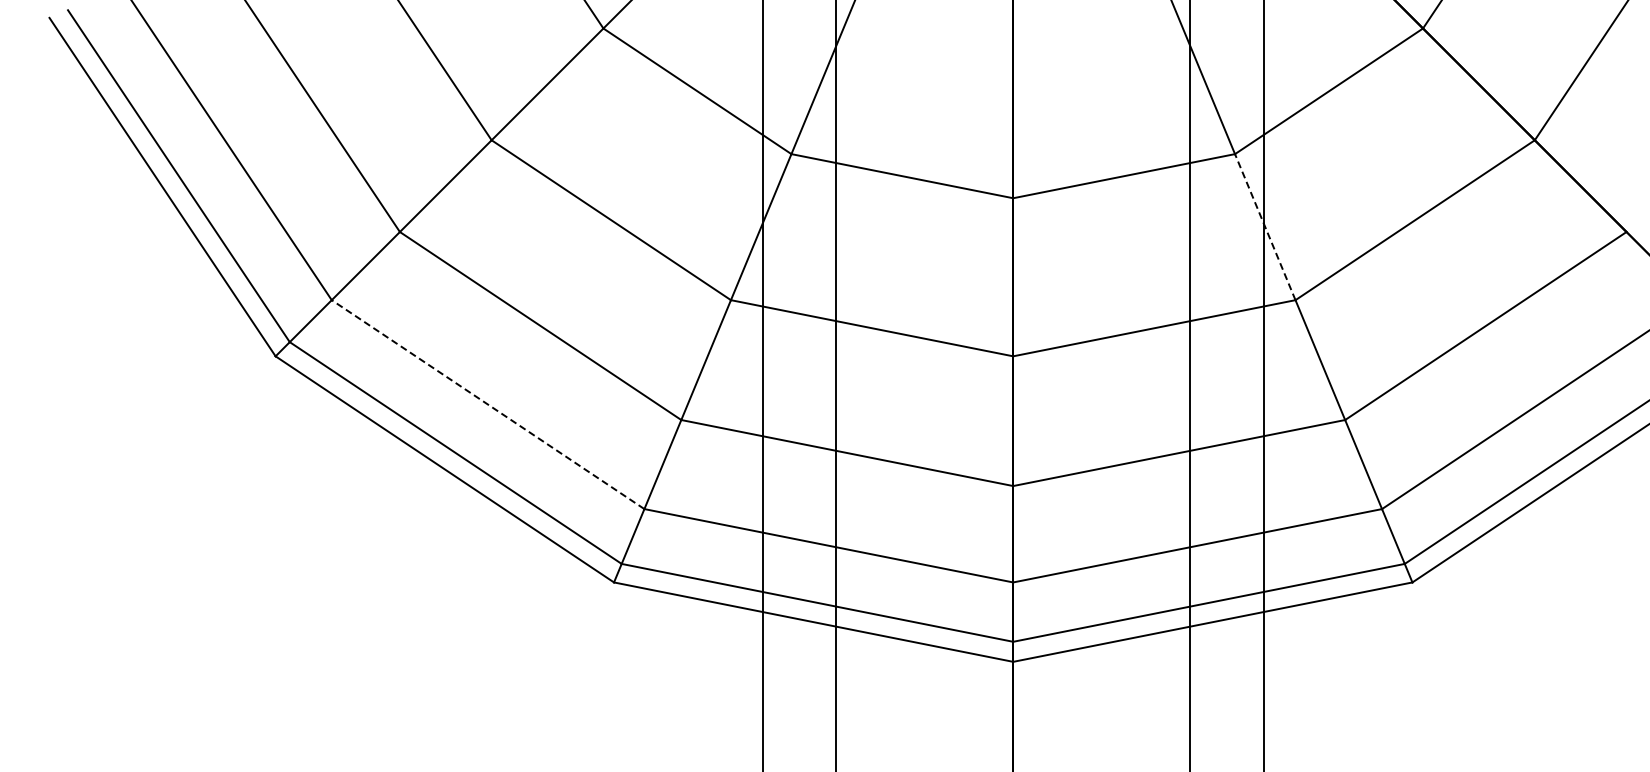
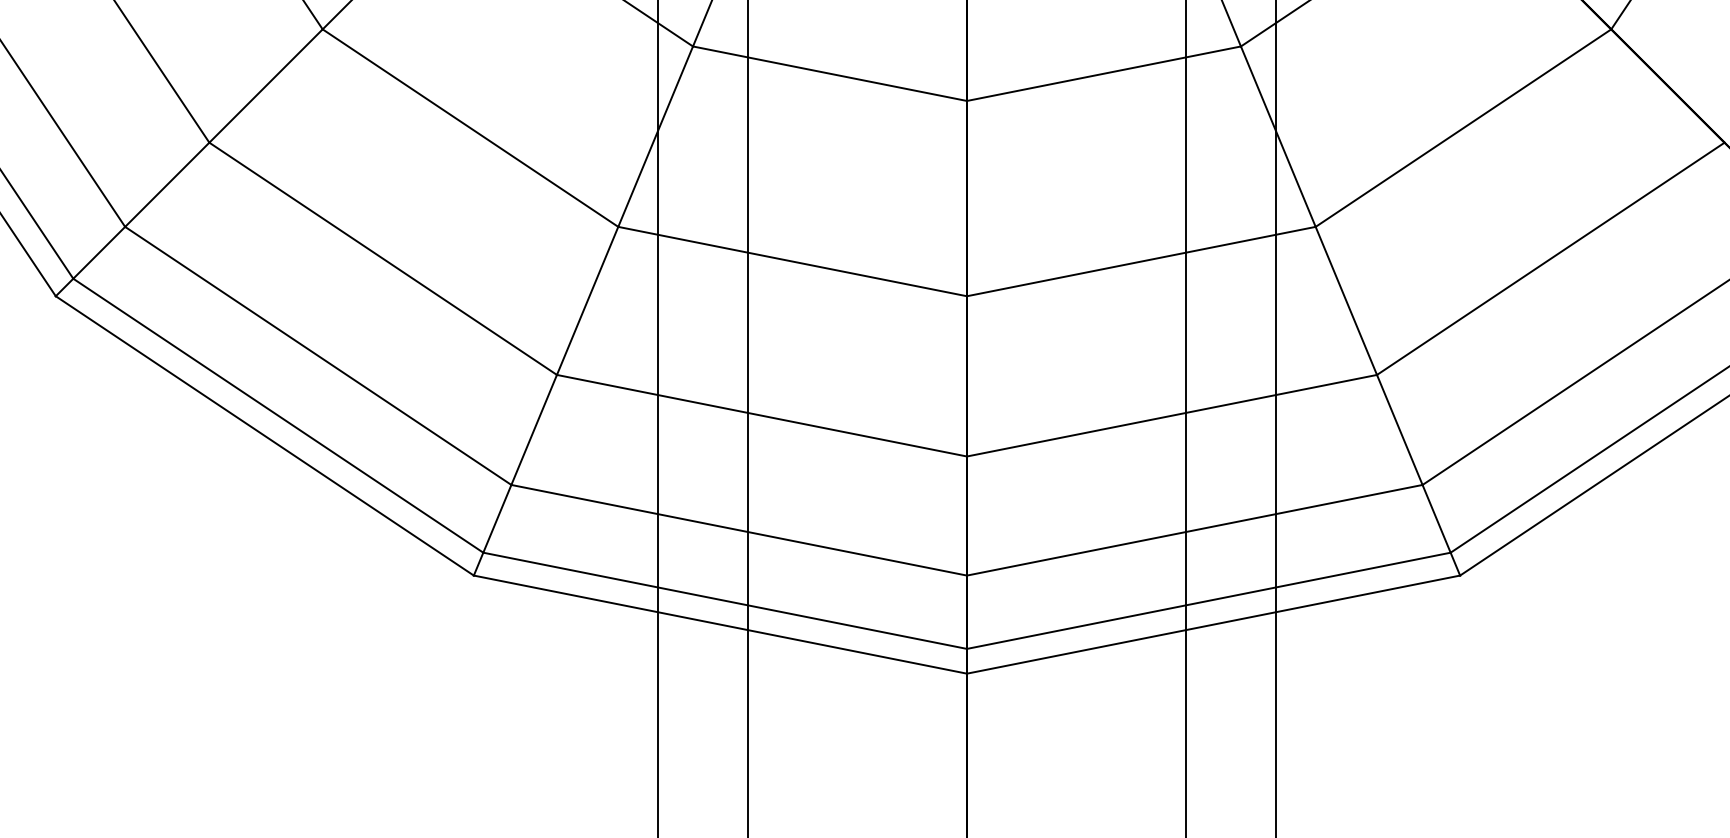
line: (1265, 226) -> (1278, 135), dashed -> solid
line: (487, 404) -> (317, 355), dashed -> solid

